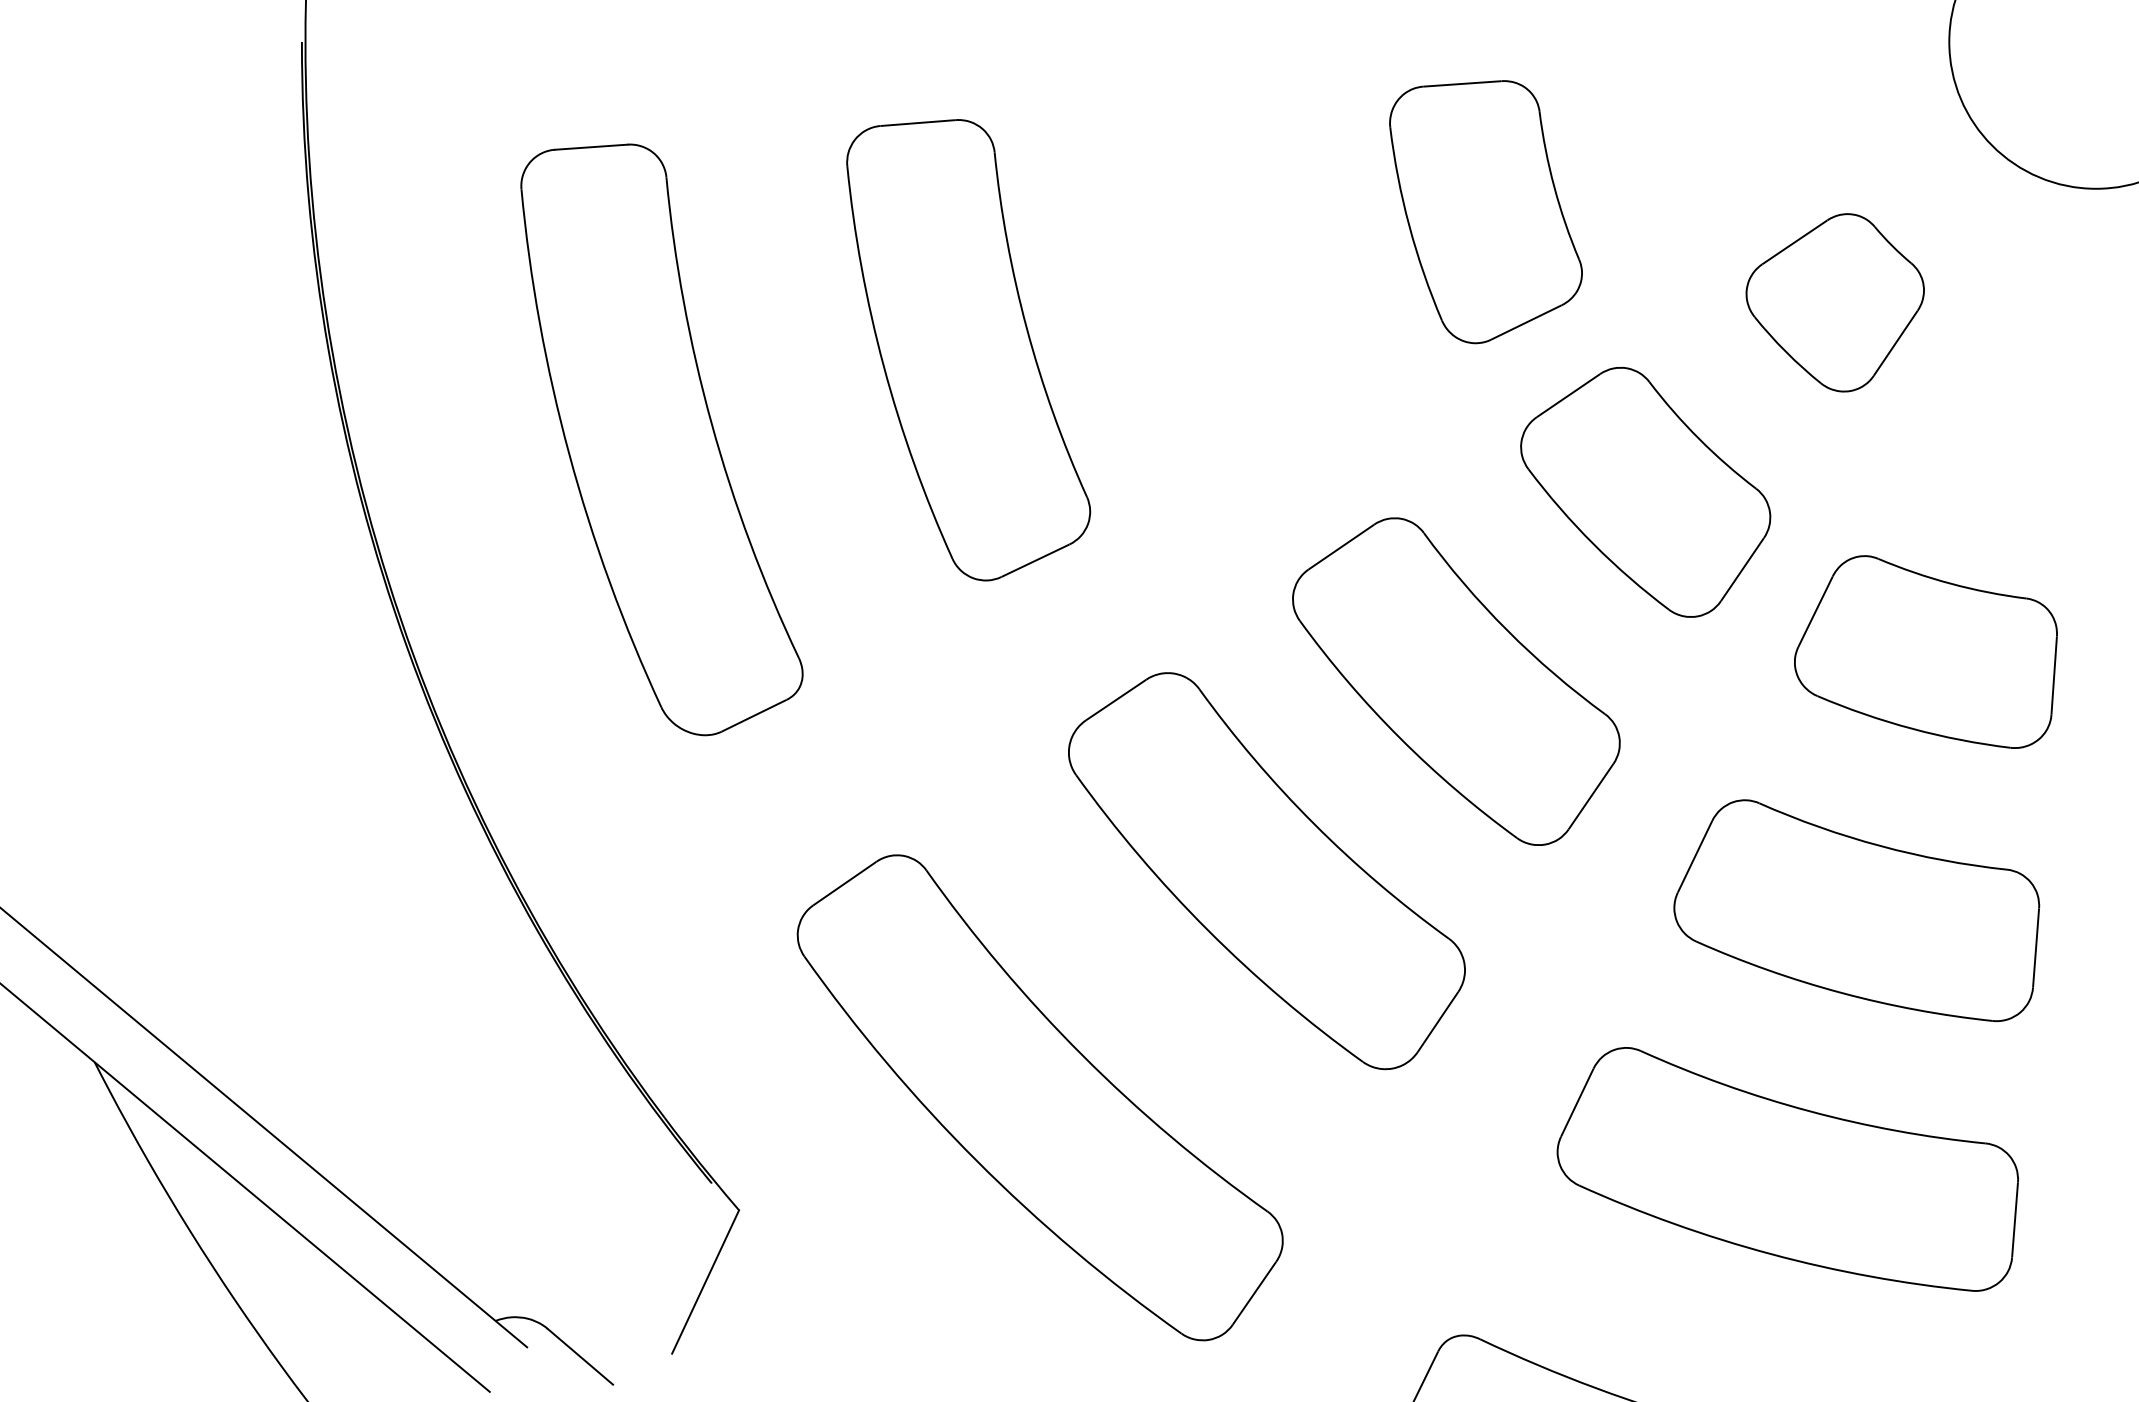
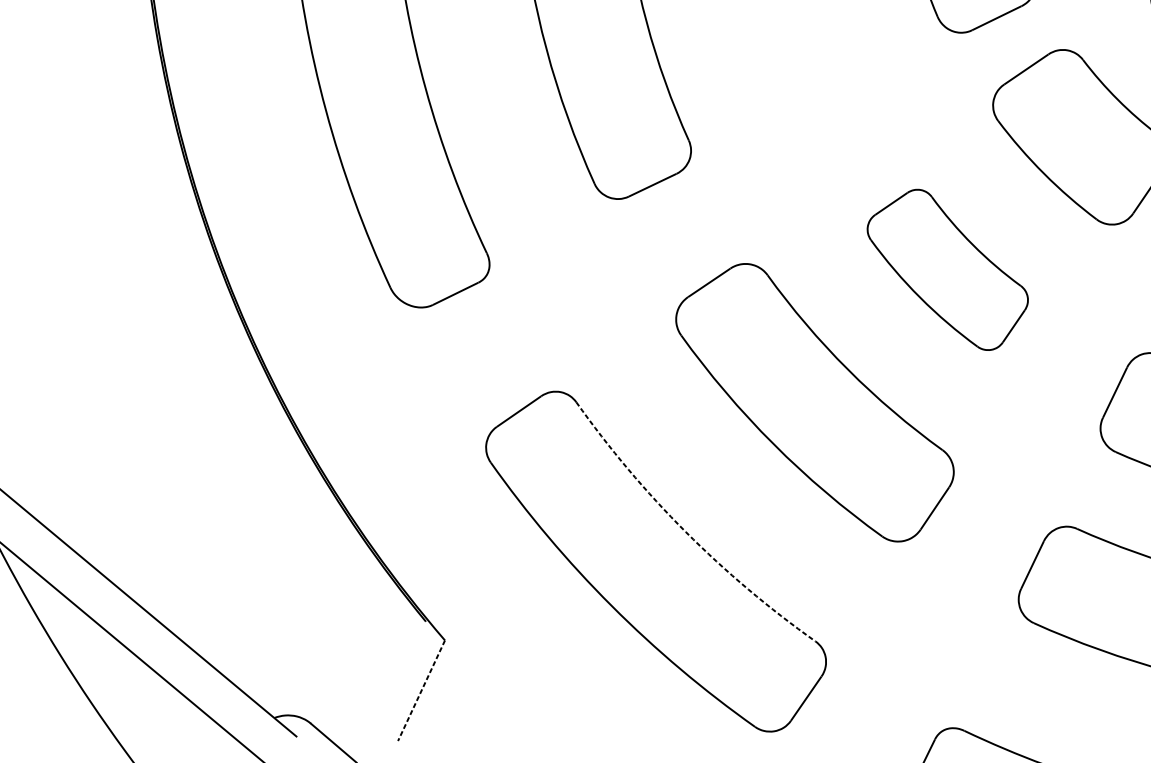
part: (1456, 681) -> (947, 269), size x0.7
arc: (1082, 1055) -> (685, 531), solid -> dashed
line: (705, 1282) -> (421, 691), solid -> dashed

